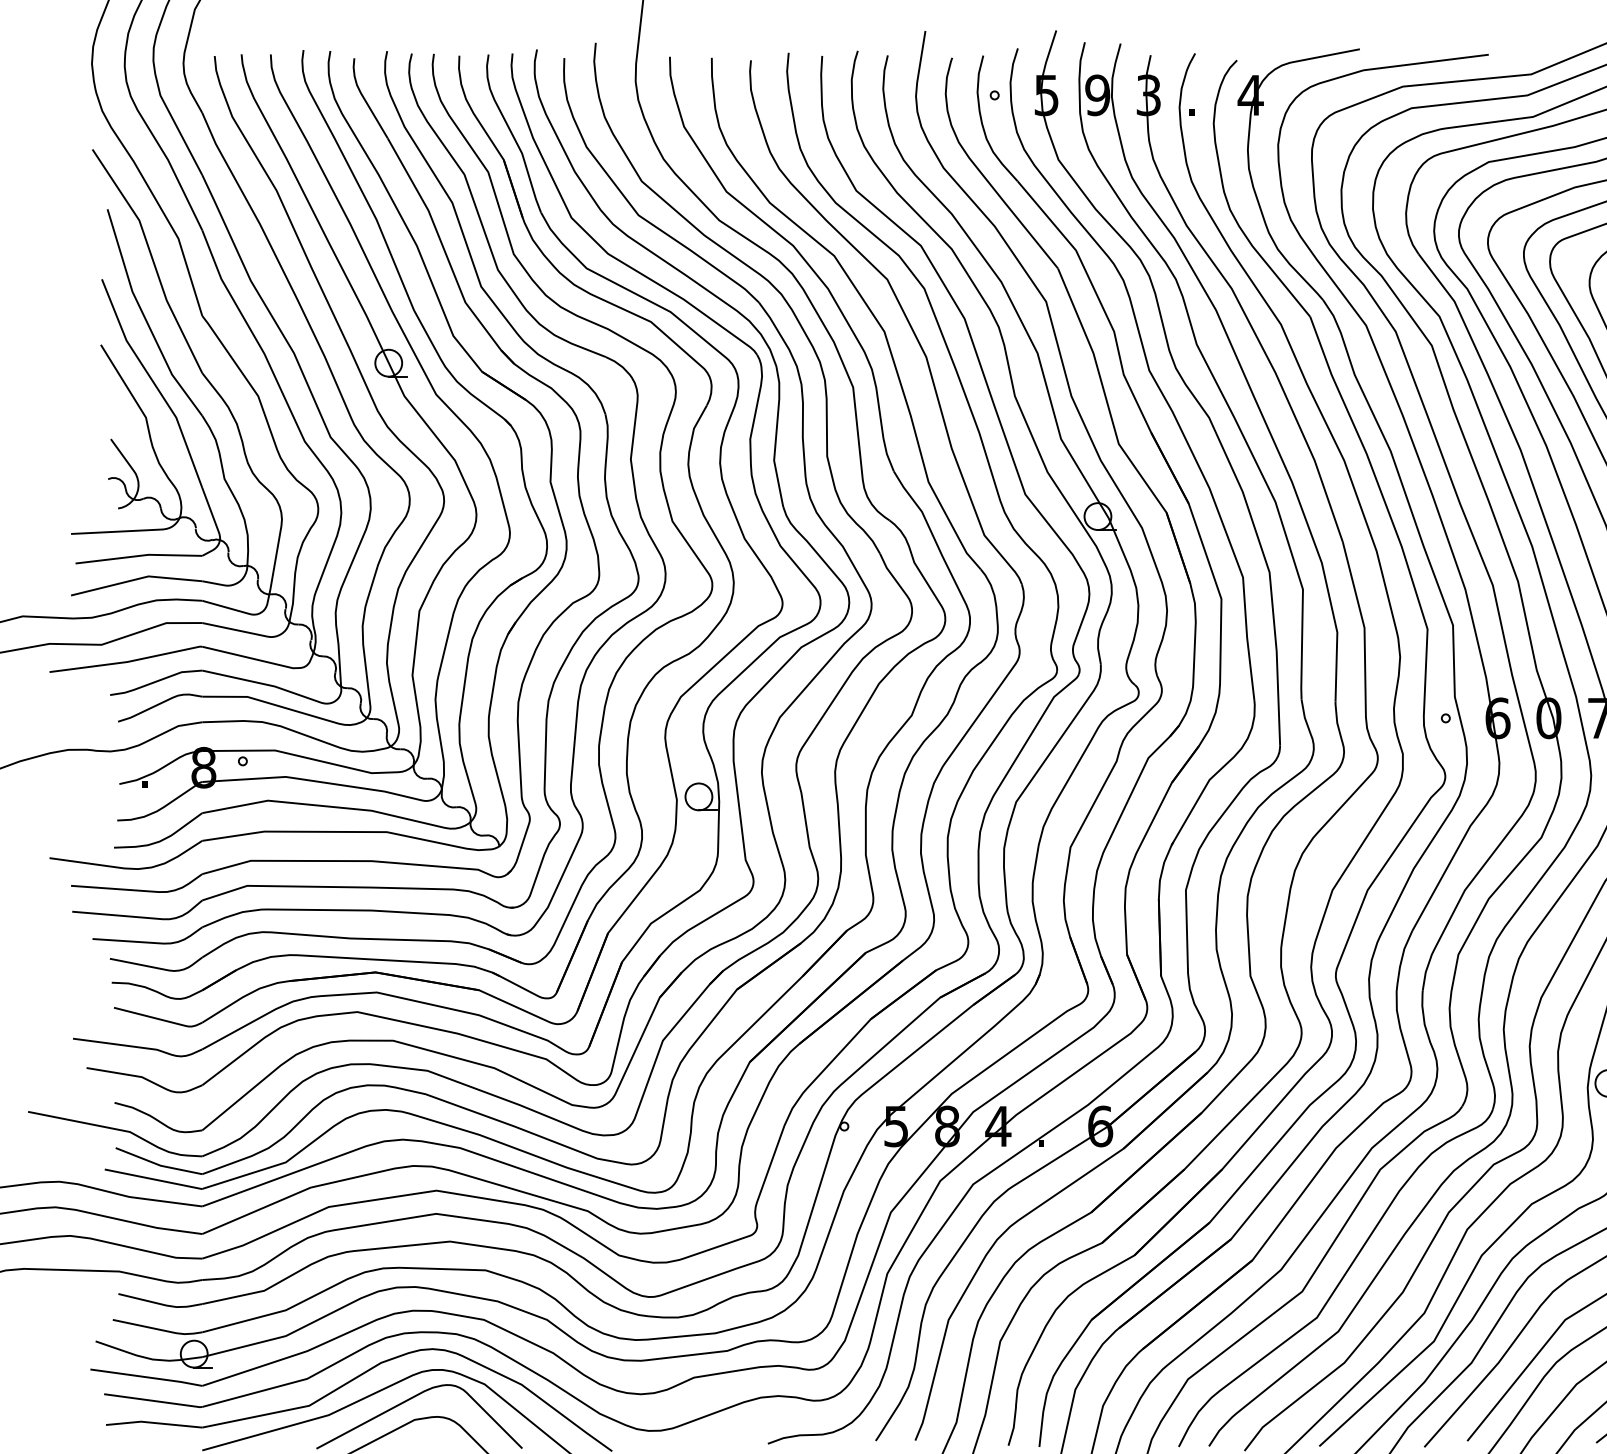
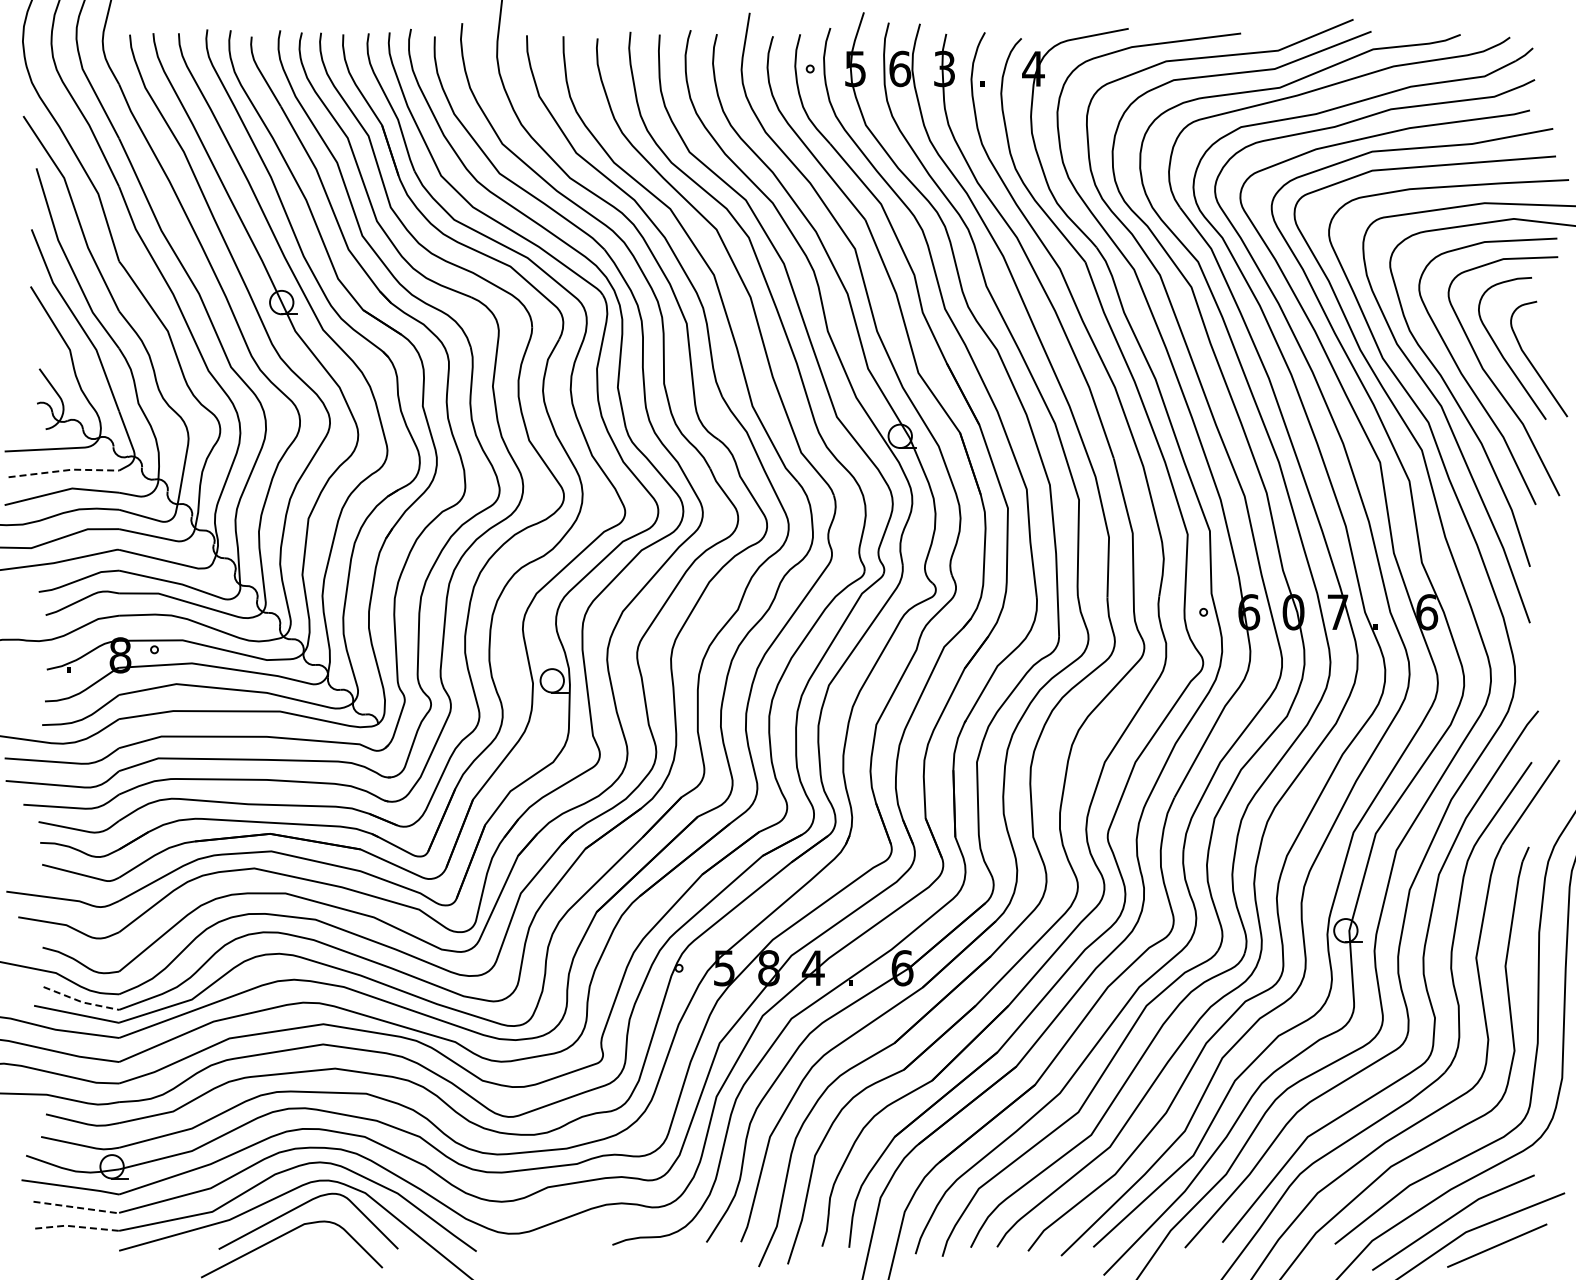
text: (1098, 94) -> (900, 68), 9 -> 6
line: (139, 555) -> (64, 470), solid -> dashed
line: (159, 1164) -> (81, 1001), solid -> dashed
line: (154, 1400) -> (77, 1207), solid -> dashed
line: (153, 1422) -> (76, 1226), solid -> dashed

